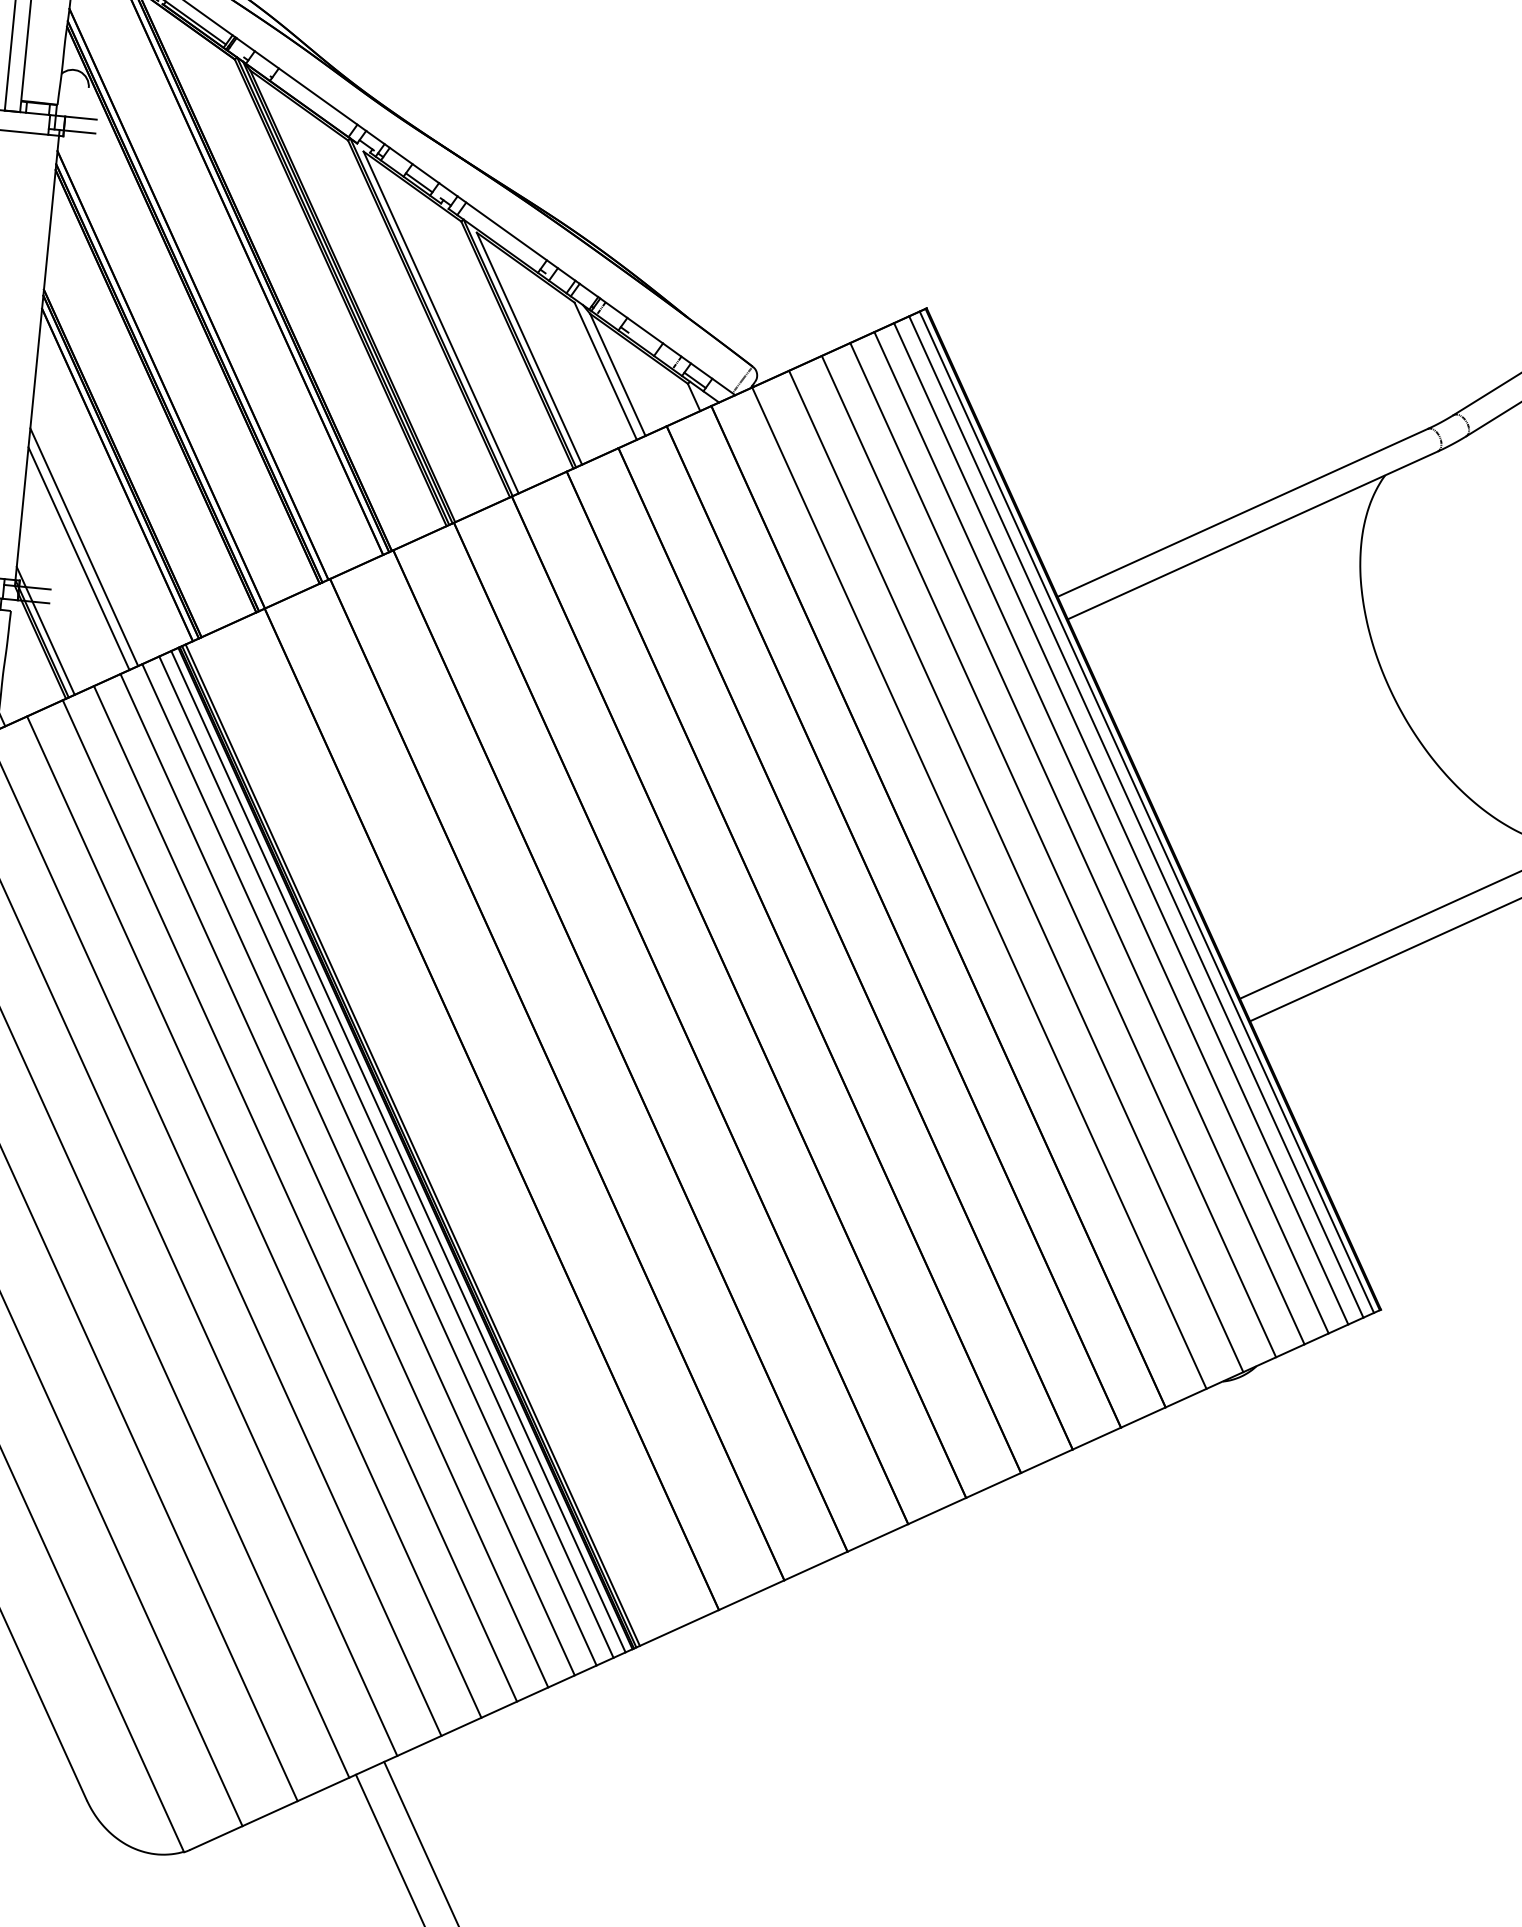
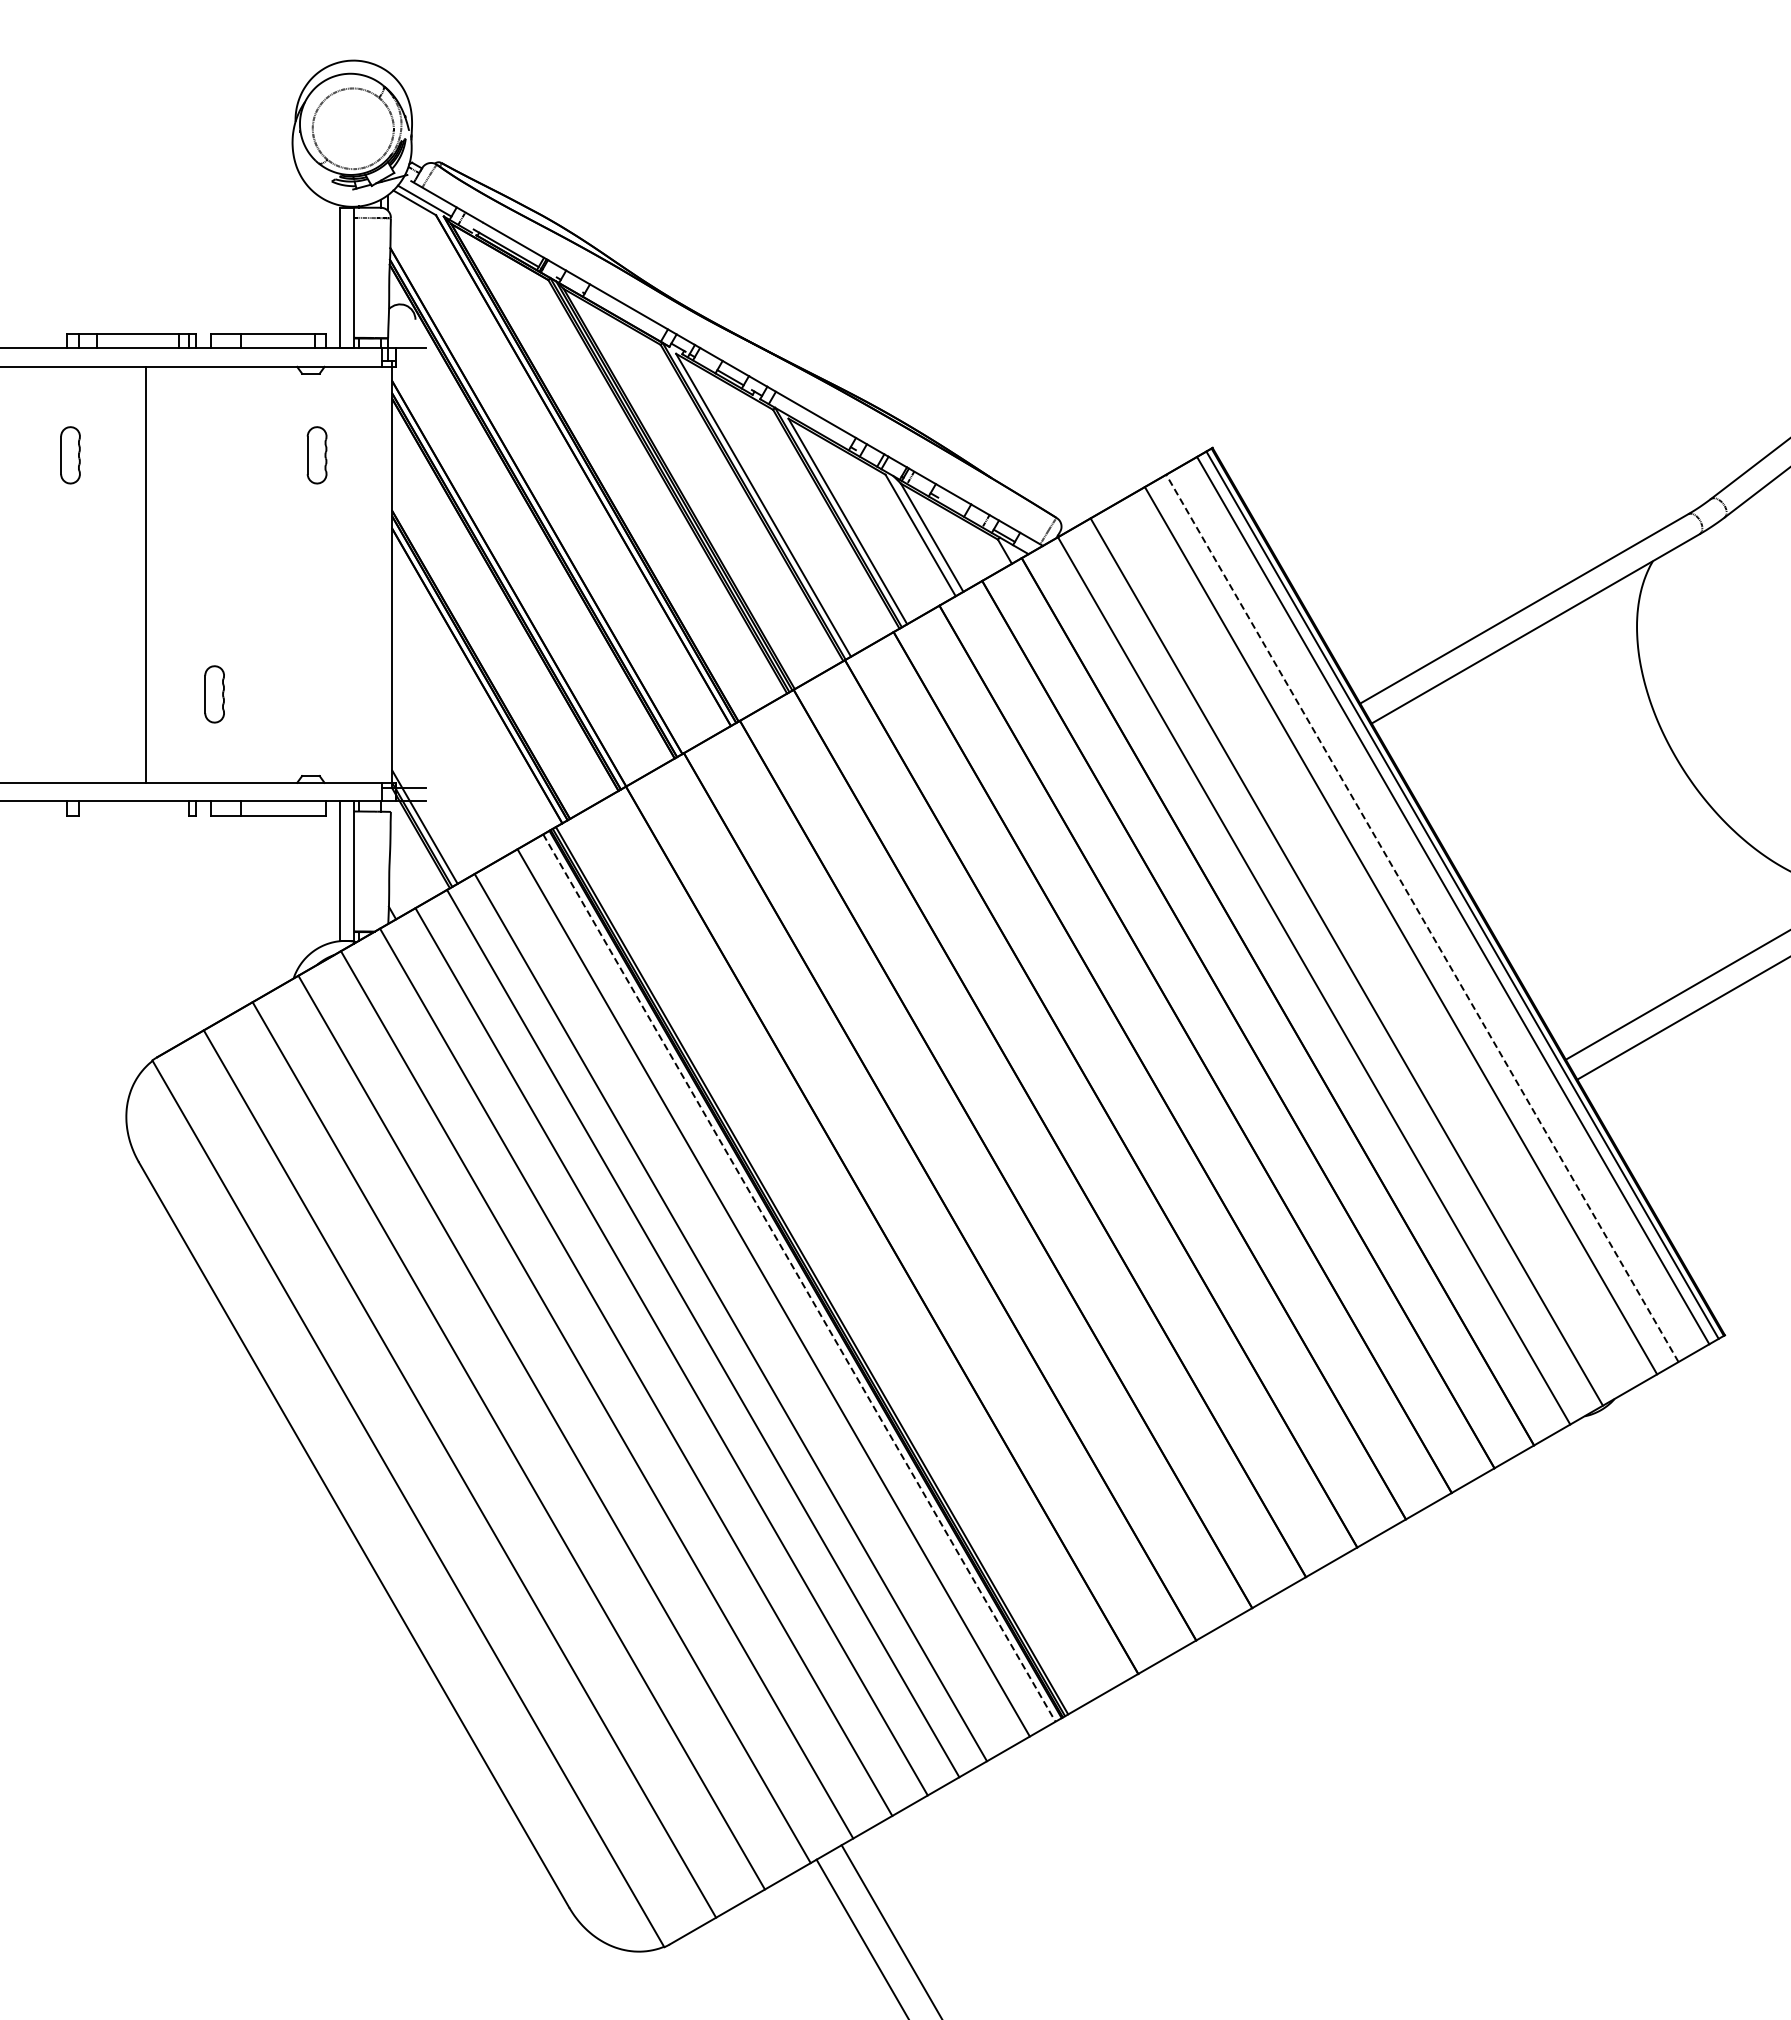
line: (79, 132) -> (410, 361), removed
line: (83, 546) -> (452, 745), removed
line: (79, 557) -> (449, 756), removed
line: (1120, 824) -> (1439, 908), removed
line: (1101, 831) -> (1422, 917), solid -> dashed
line: (1048, 855) -> (1375, 944), removed
line: (398, 1152) -> (799, 1278), solid -> dashed
line: (386, 1156) -> (788, 1283), removed
line: (347, 1174) -> (754, 1303), removed

